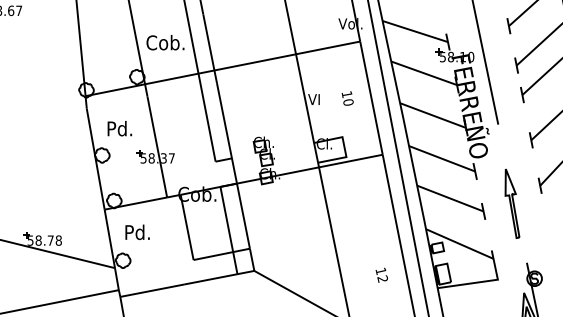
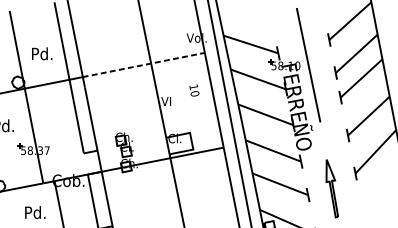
text: (165, 42) -> (41, 53), Cob. -> Pd.
line: (287, 55) -> (144, 64), solid -> dashed
text: (347, 98) -> (194, 90), moved
text: (137, 232) -> (35, 212), moved

